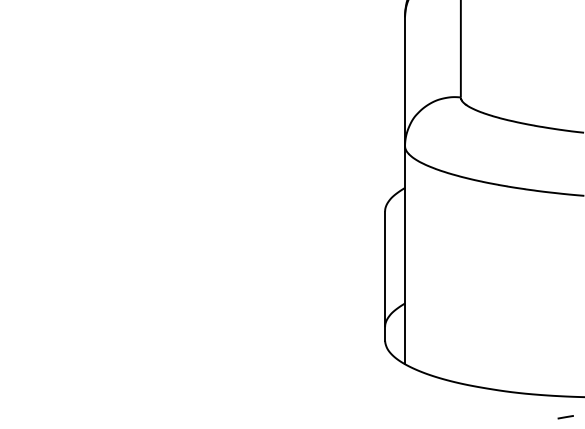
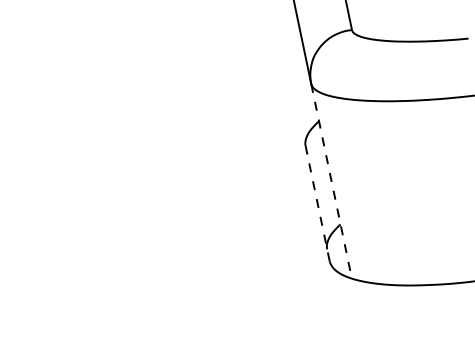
line: (405, 255) -> (332, 181), solid -> dashed
line: (385, 276) -> (318, 203), solid -> dashed

